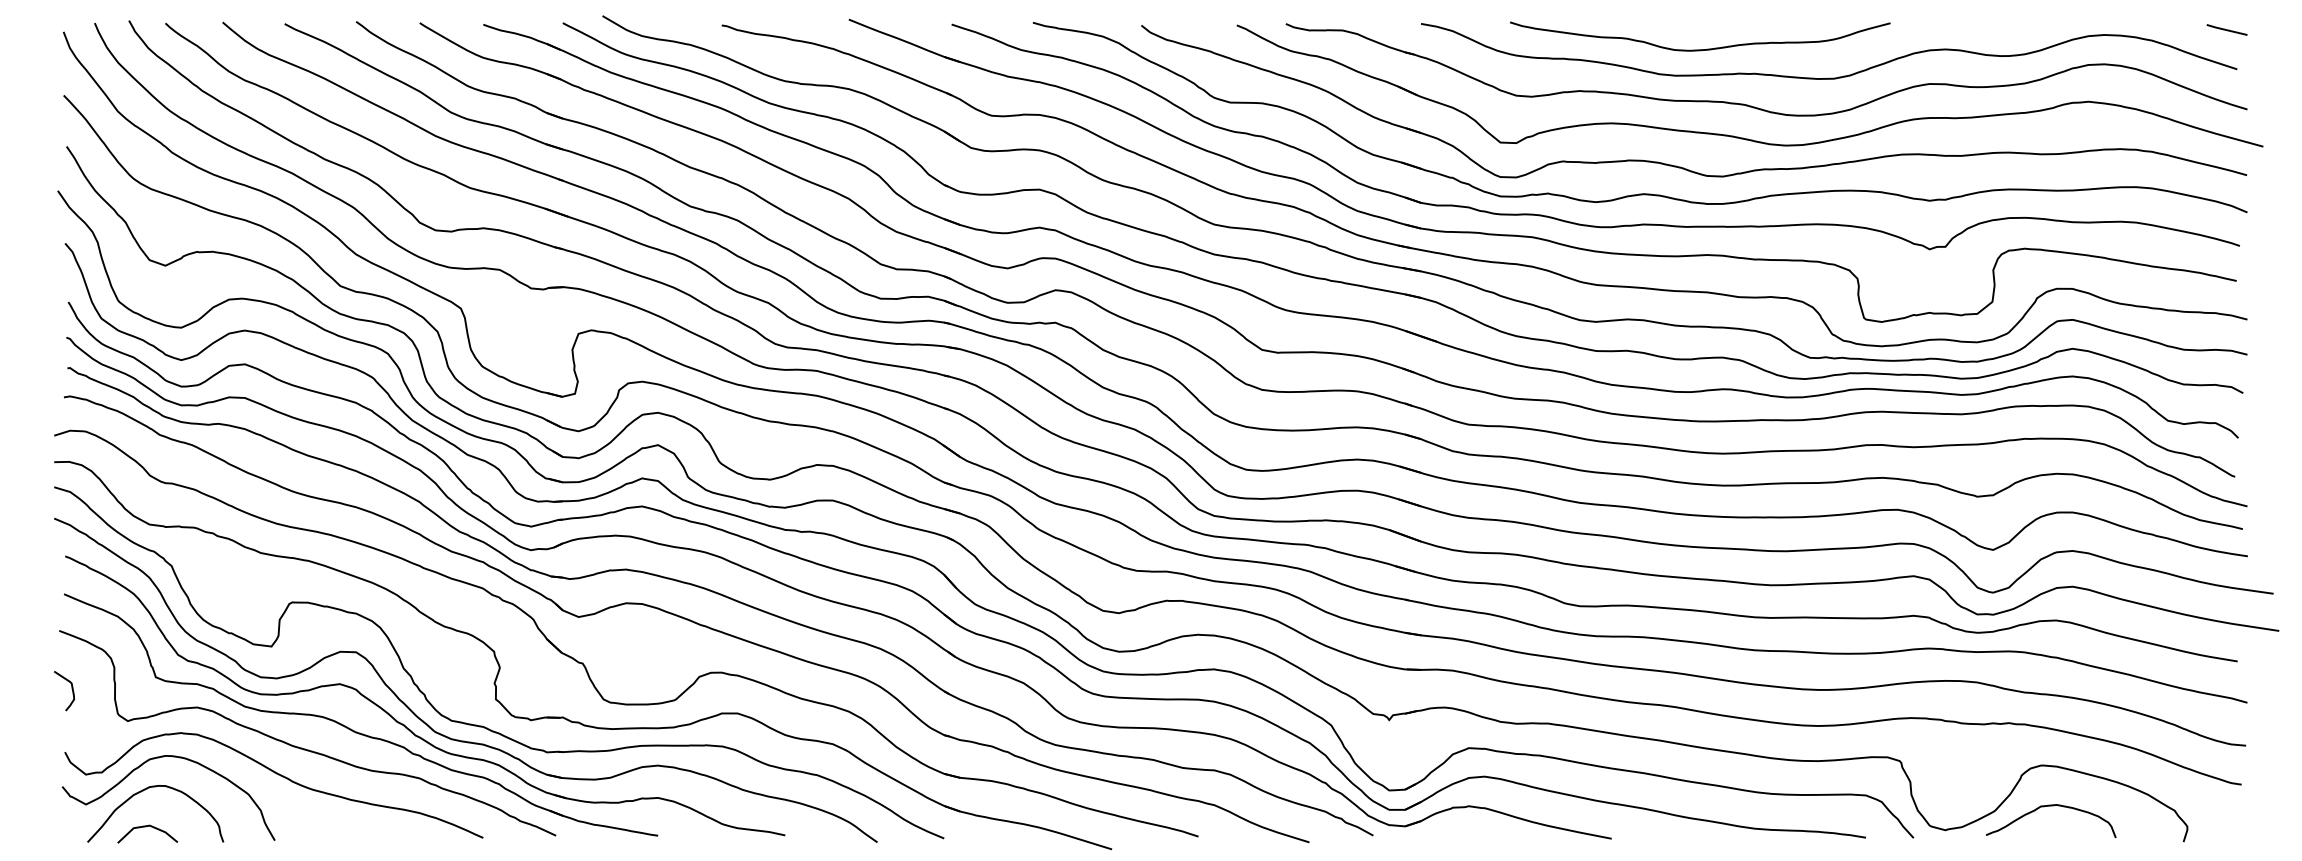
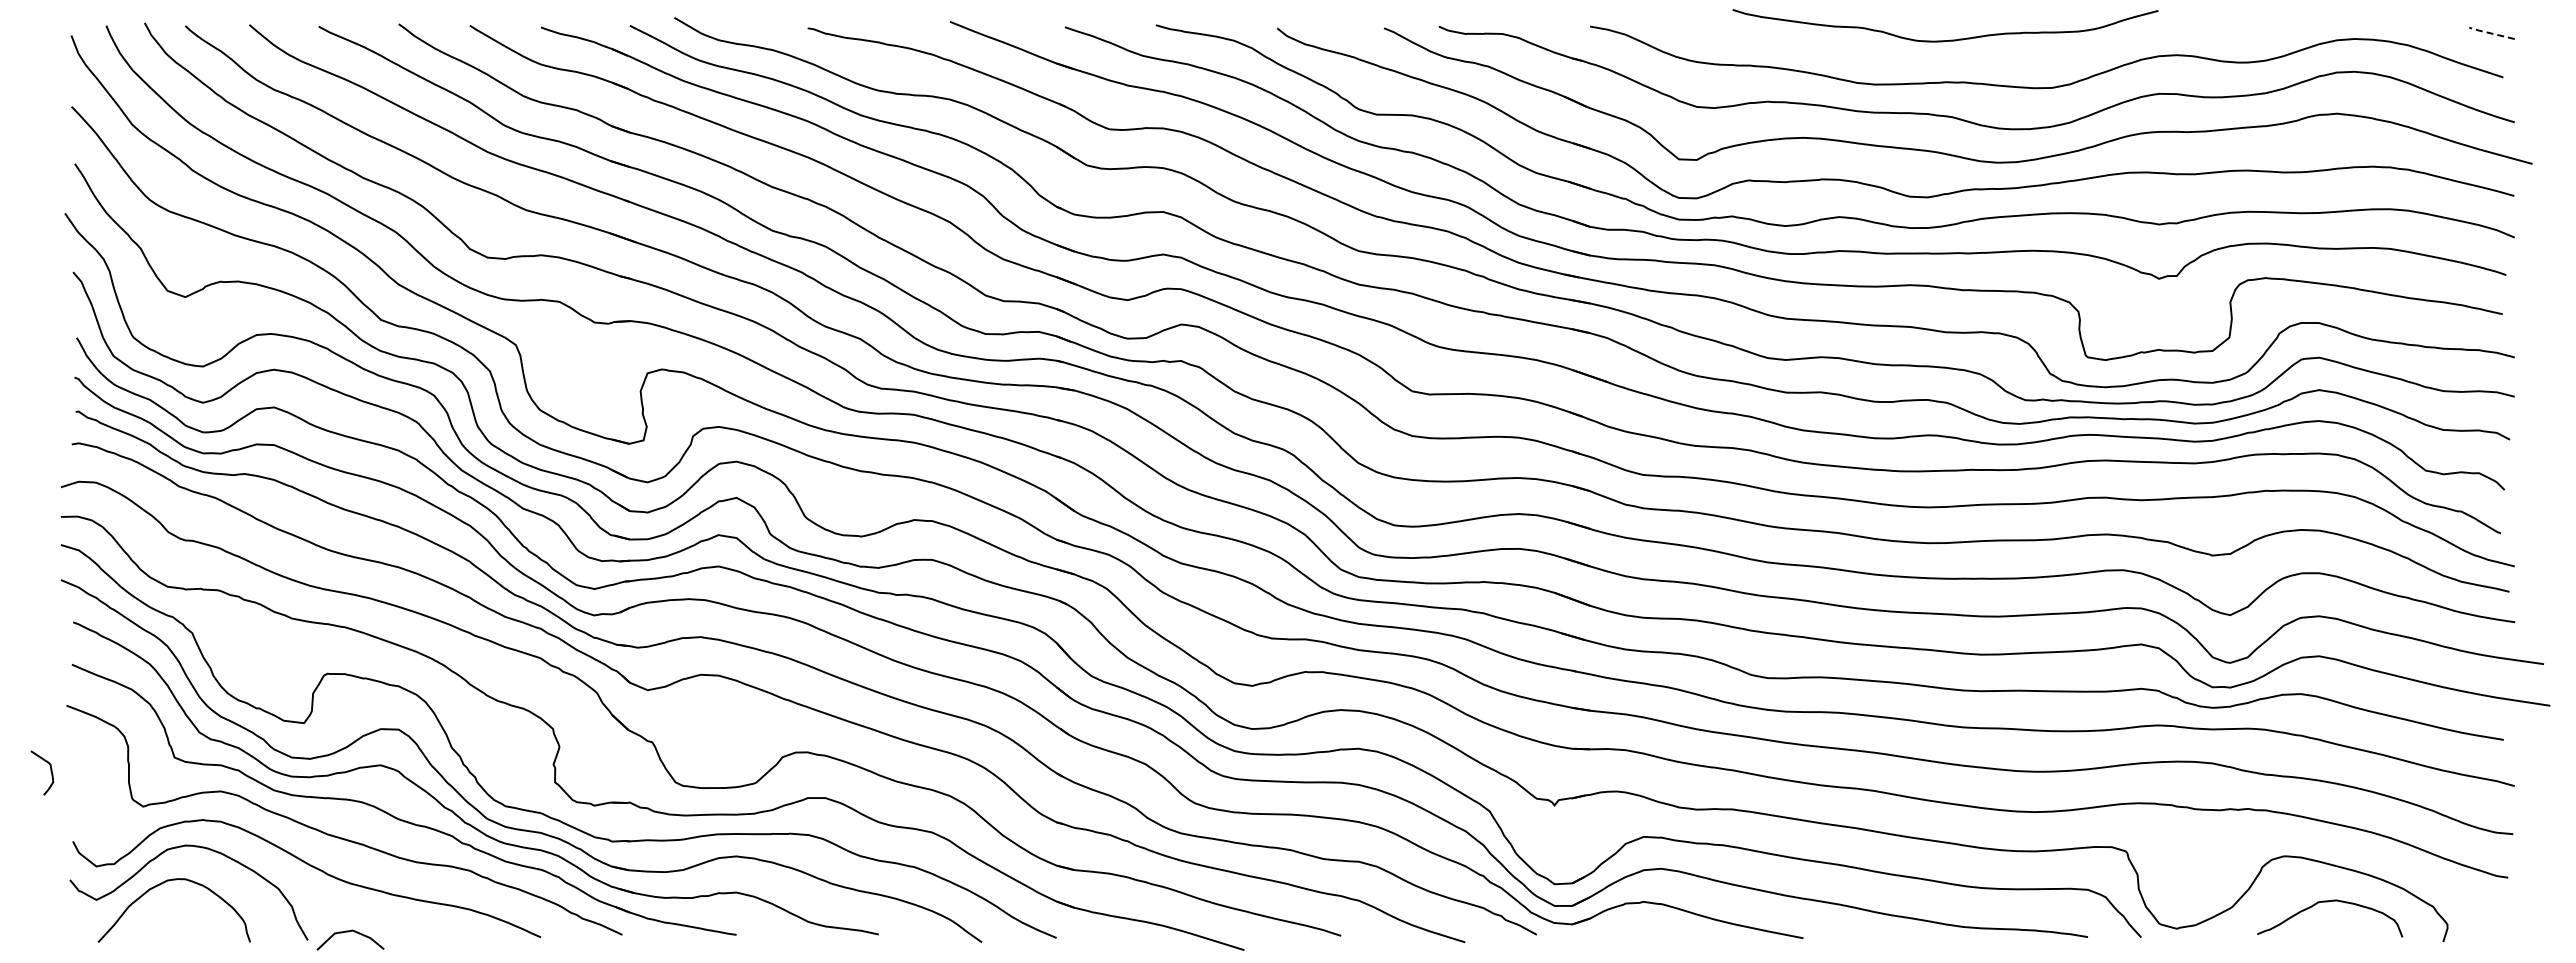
line: (2225, 30) -> (2490, 33), solid -> dashed
curve: (1703, 48) -> (1949, 39), moved
curve: (71, 689) -> (50, 771), moved
curve: (2049, 806) -> (2328, 902), moved
curve: (145, 827) -> (348, 932), moved

